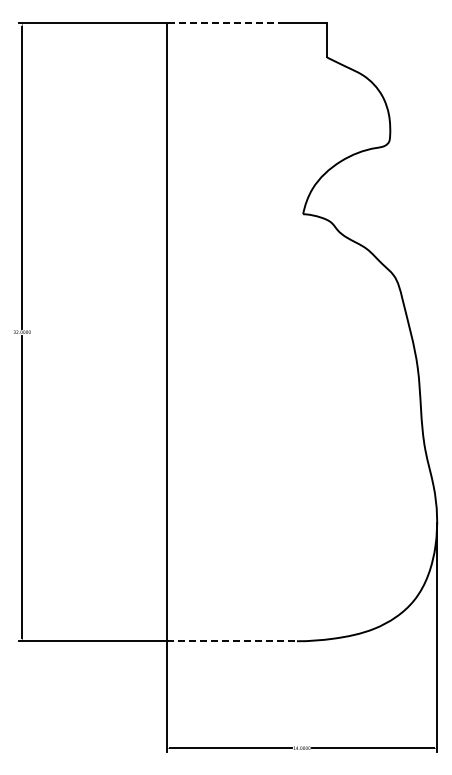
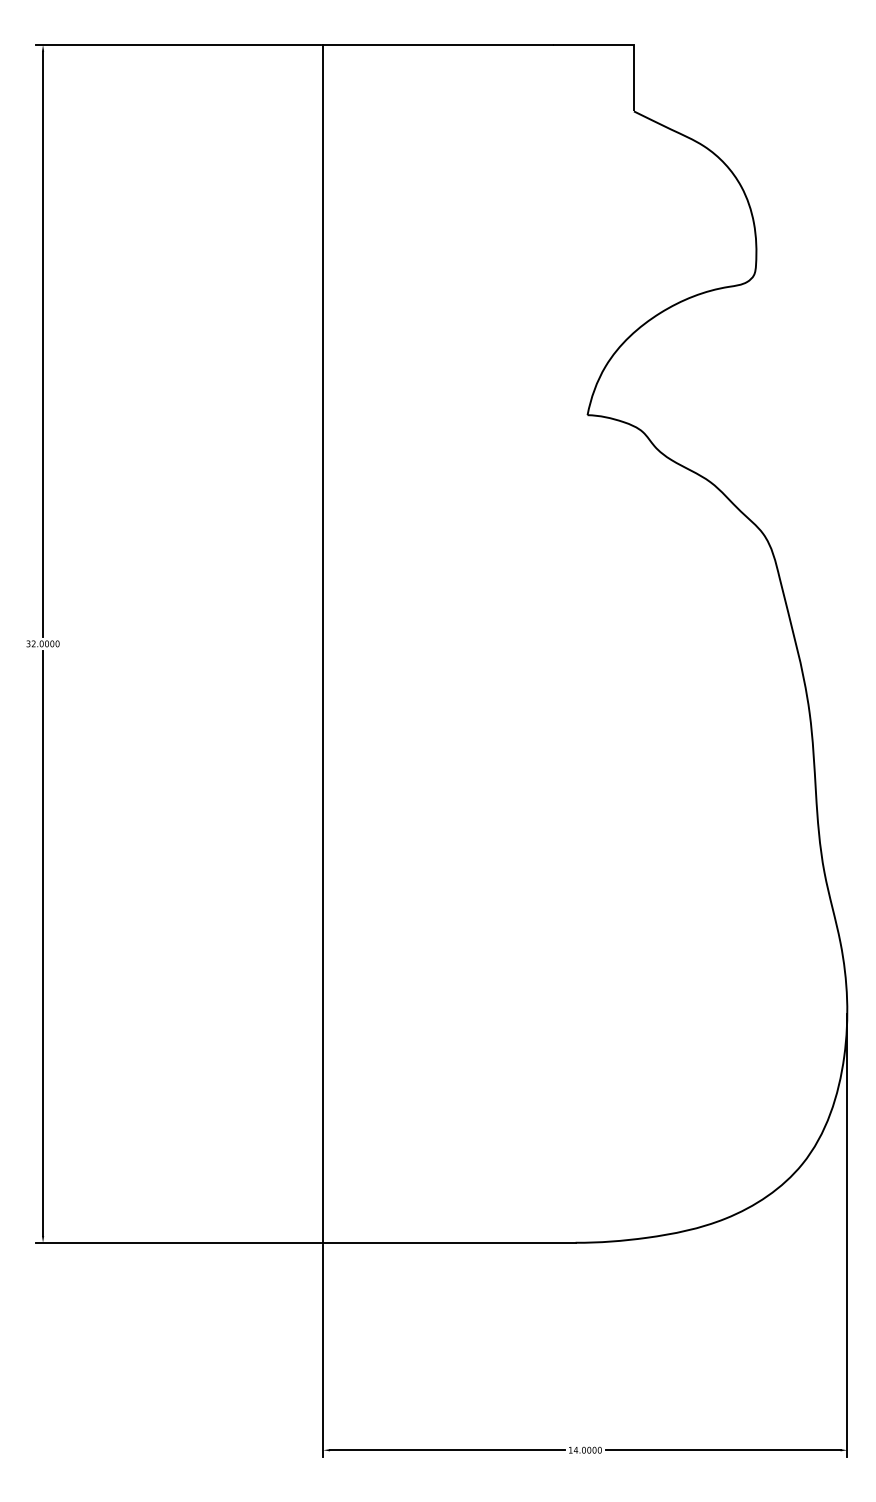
line: (225, 23) -> (437, 45), dashed -> solid
line: (232, 641) -> (450, 1243), dashed -> solid

